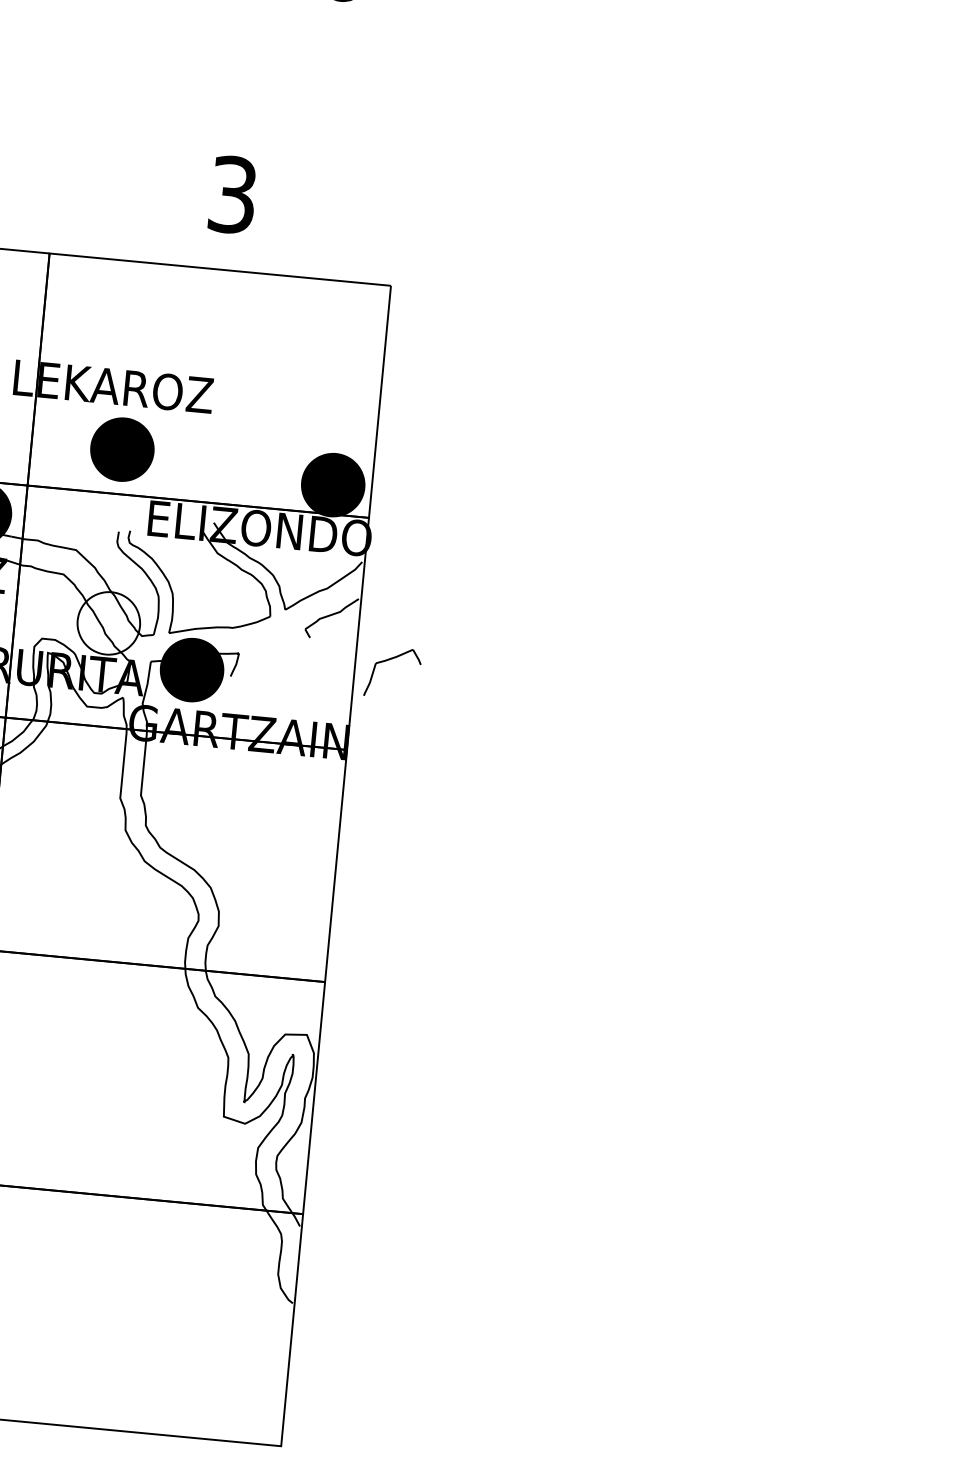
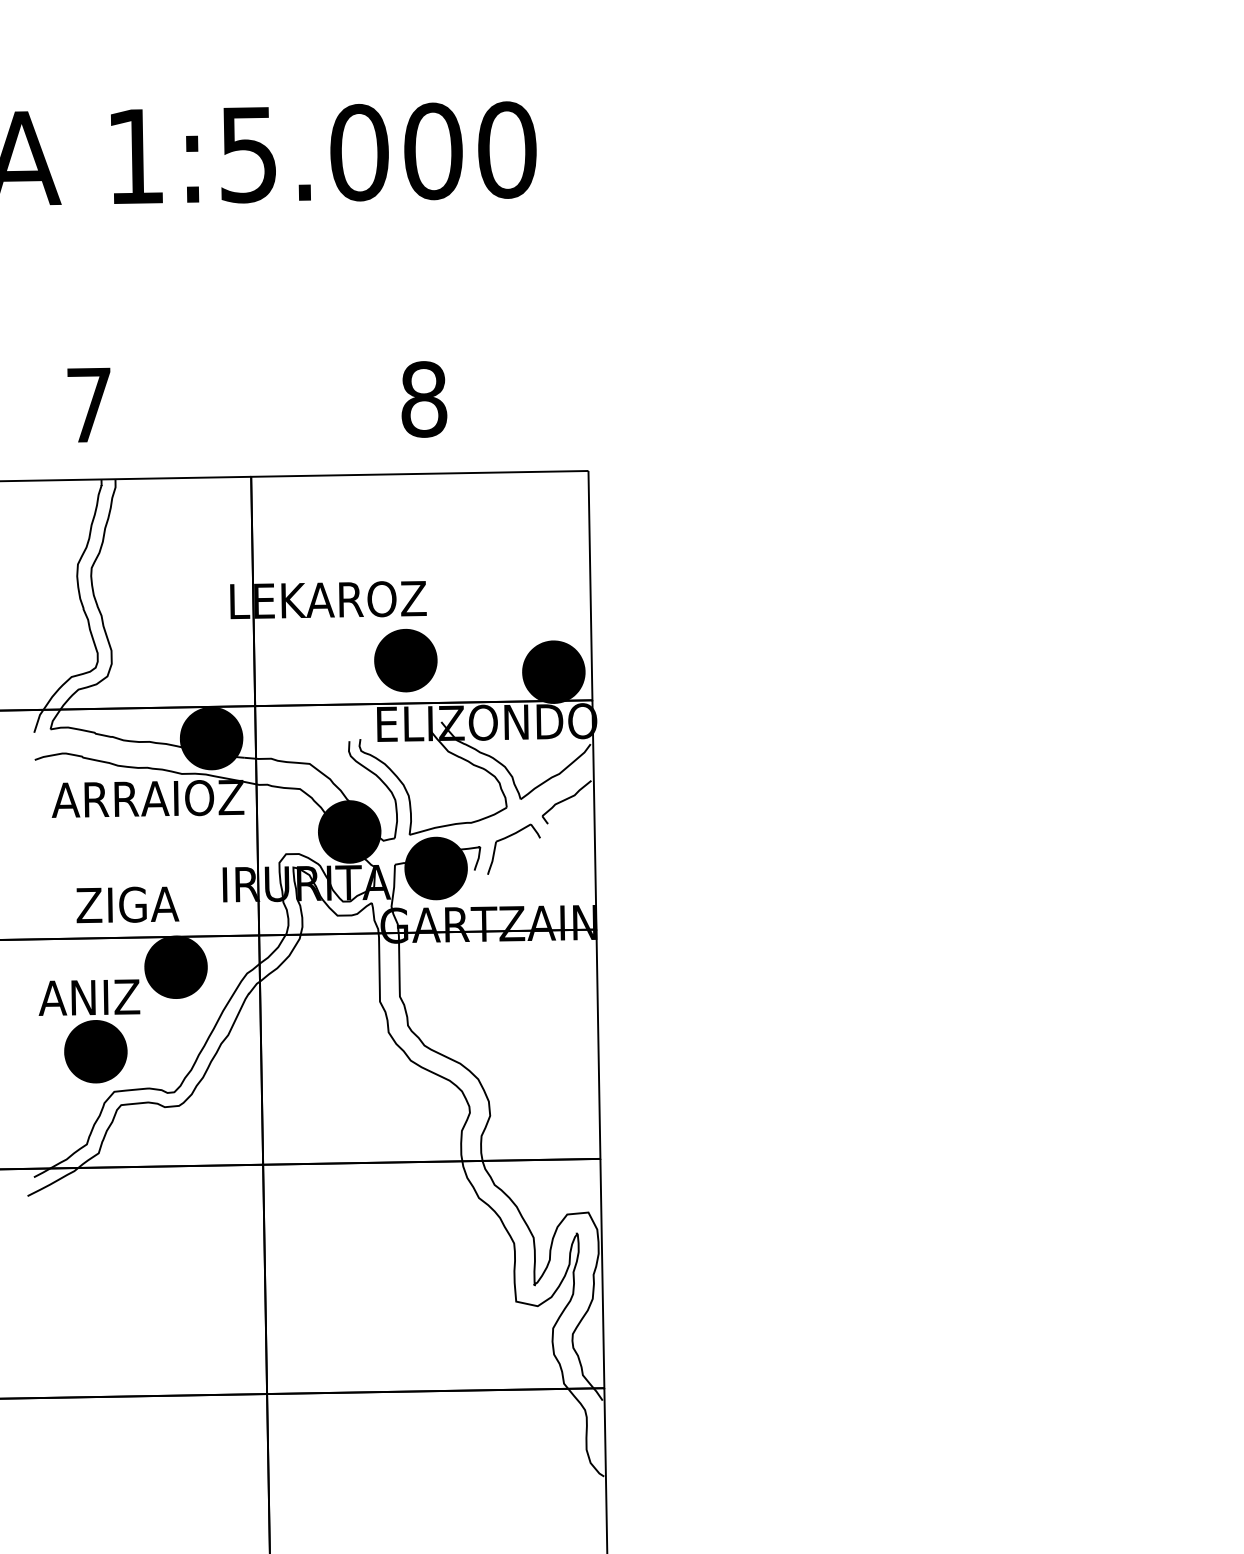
text: (233, 195) -> (424, 399), 3 -> 8
part: (122, 449) -> (405, 660), moved
fill: (108, 622) -> (349, 831), added
part: (389, 660) -> (509, 837), moved

